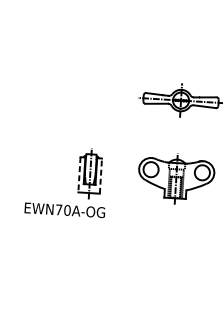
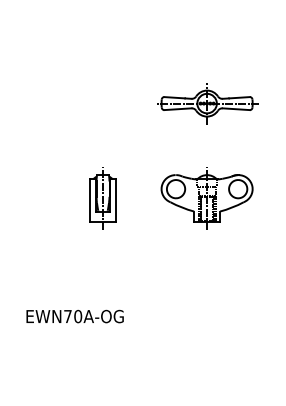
line: (79, 175) -> (89, 201), dashed -> solid
line: (101, 176) -> (116, 200), dashed -> solid
text: (64, 210) -> (74, 316), moved

